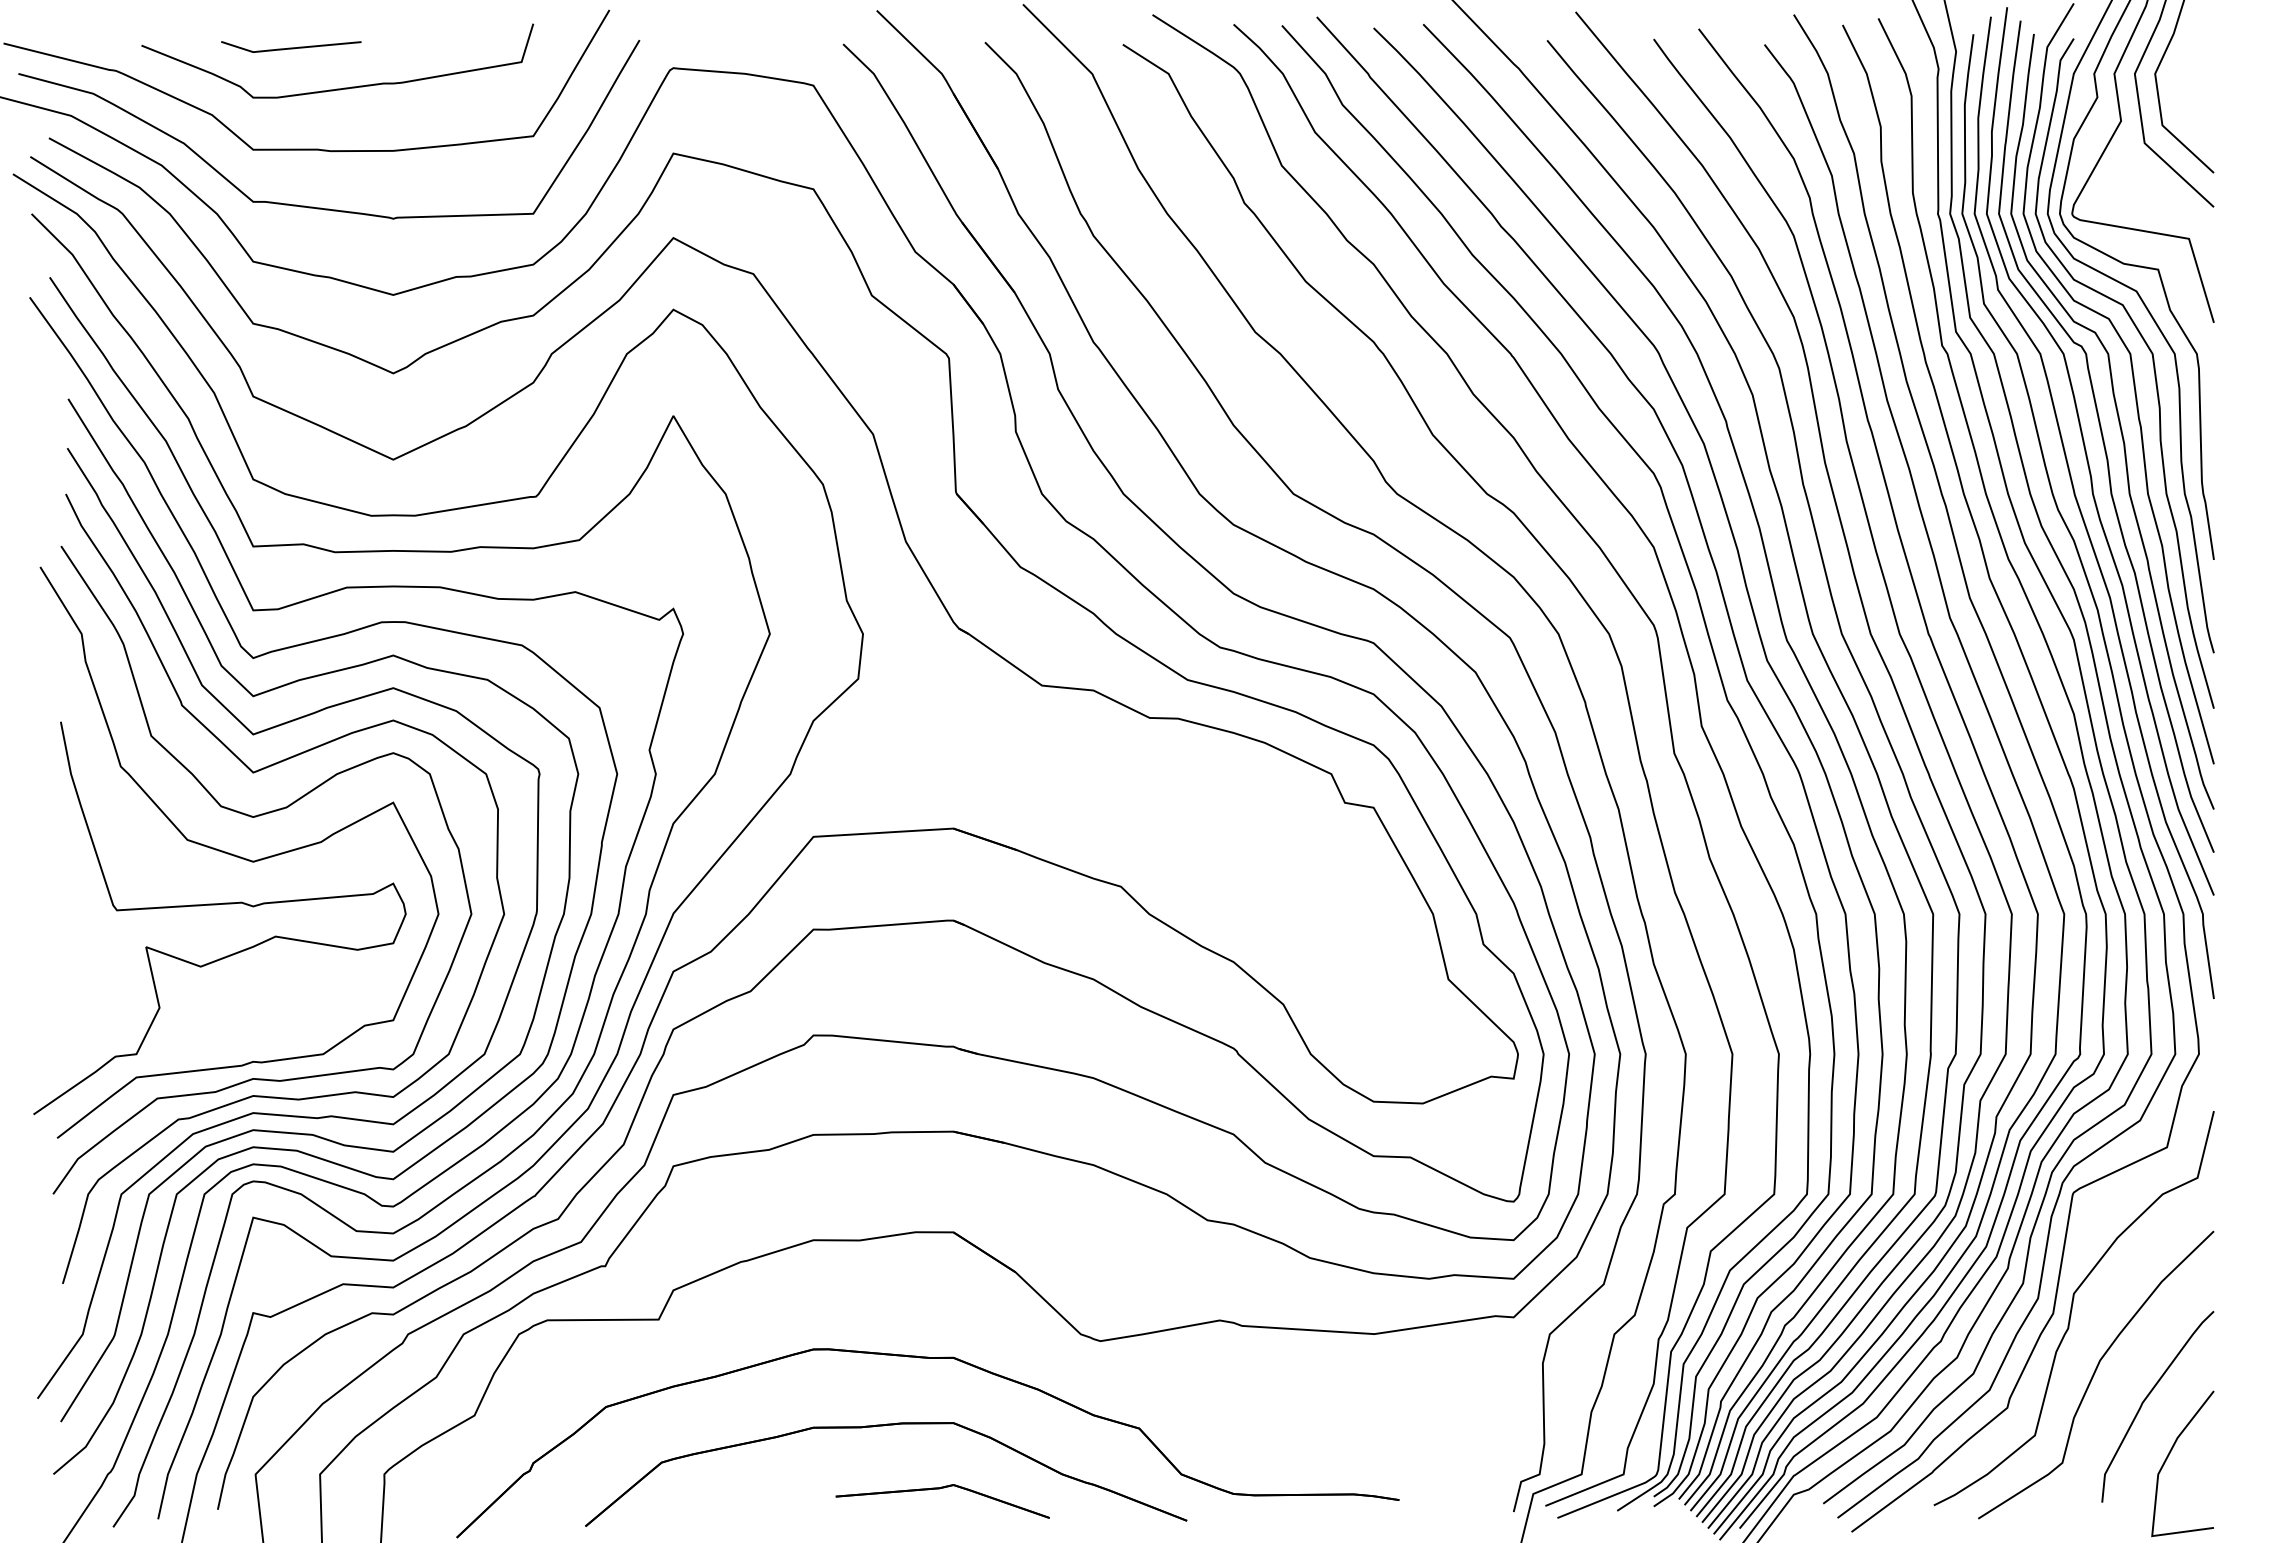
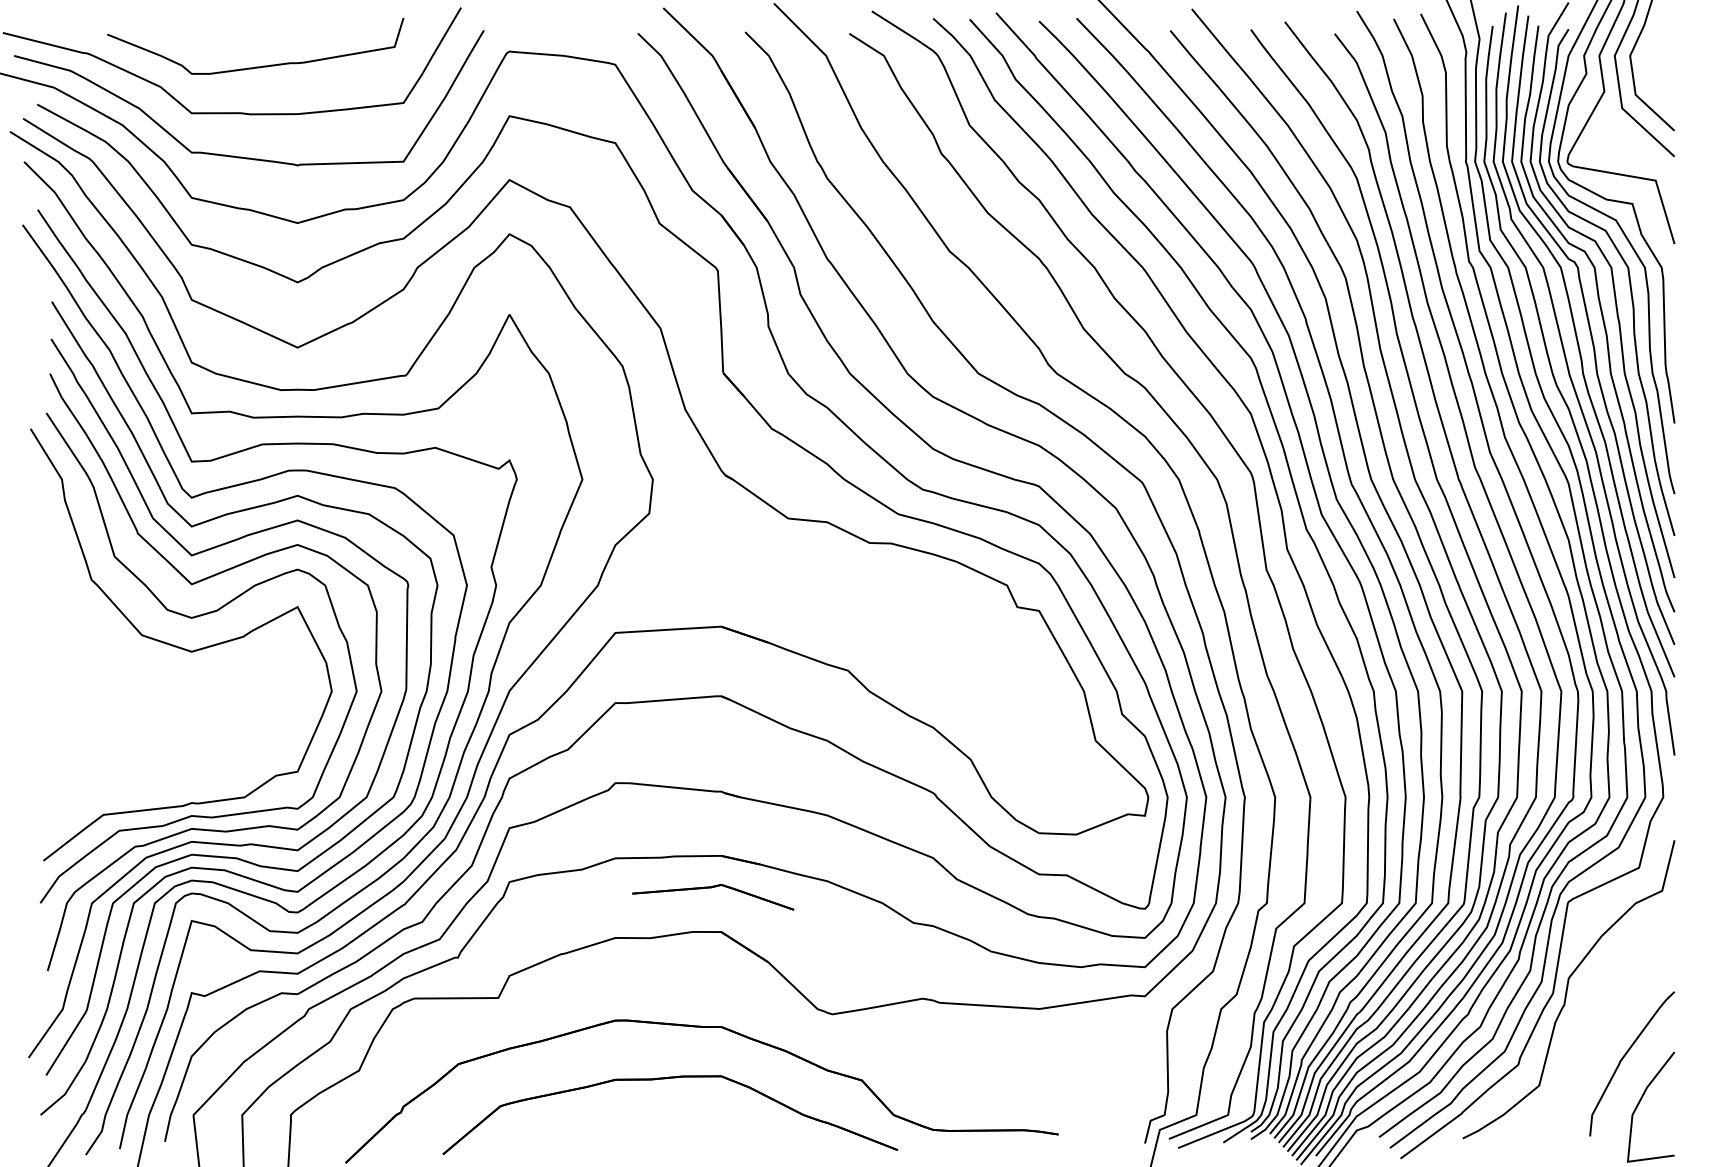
line: (291, 47) -> (220, 35), removed
curve: (217, 905) -> (164, 684), removed
curve: (2095, 1373) -> (1585, 1038), removed
part: (939, 1489) -> (710, 888), moved

